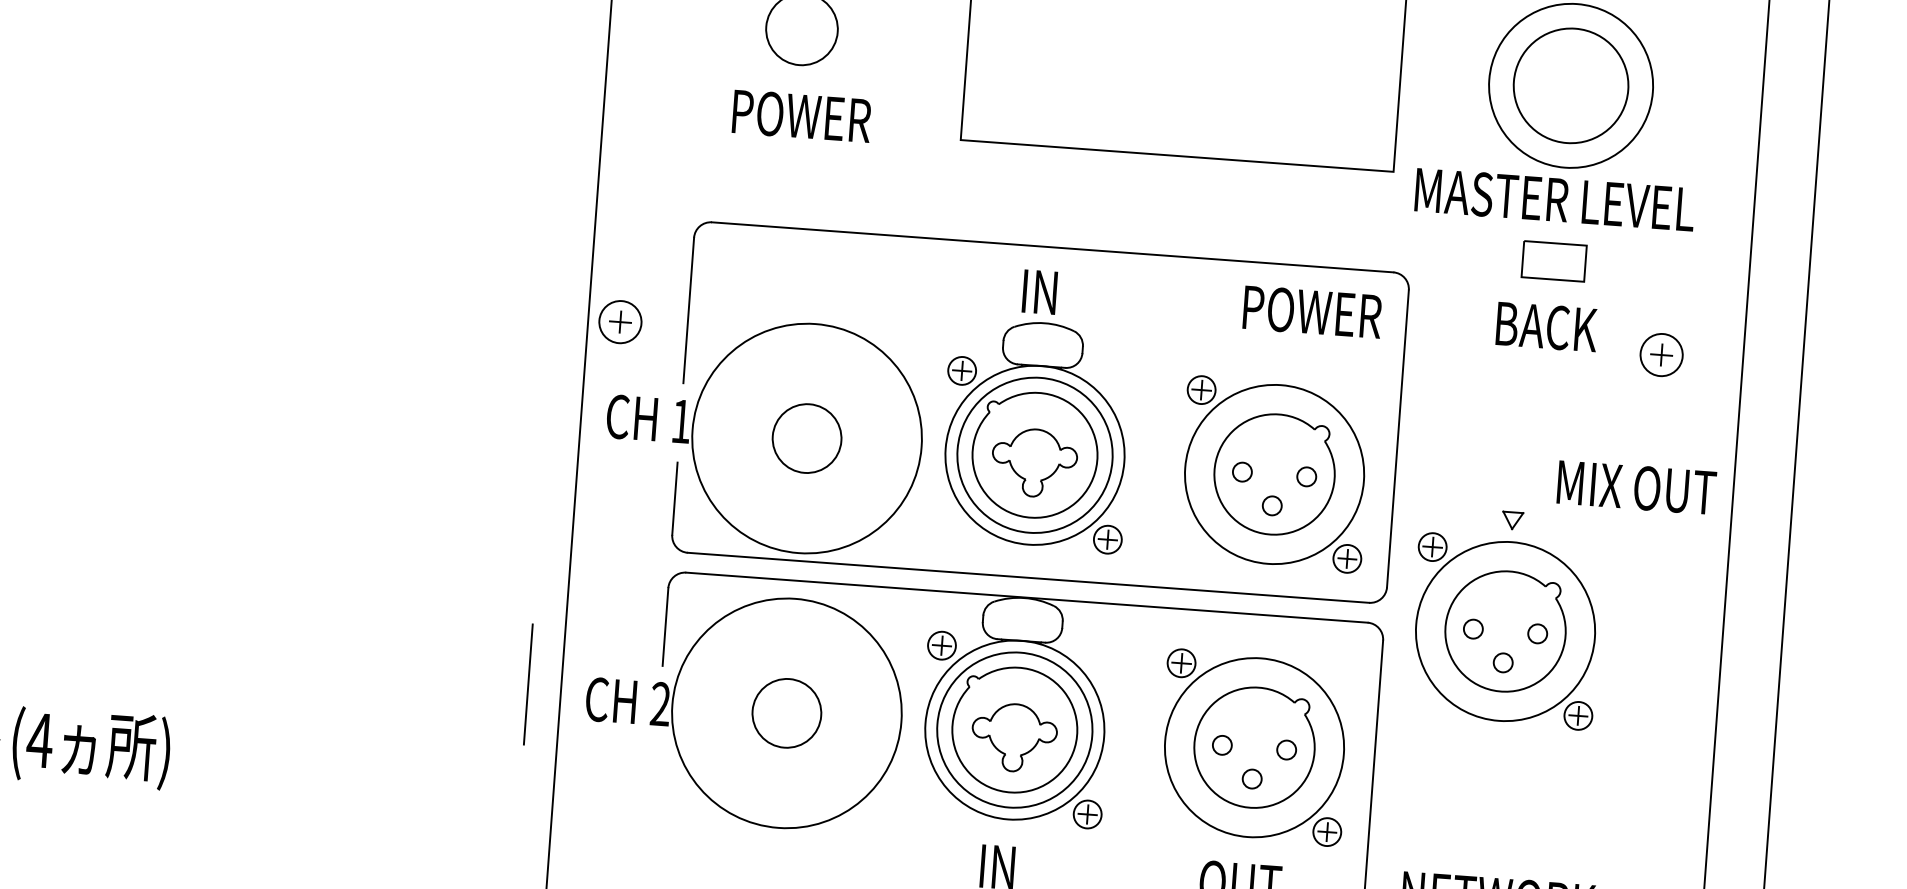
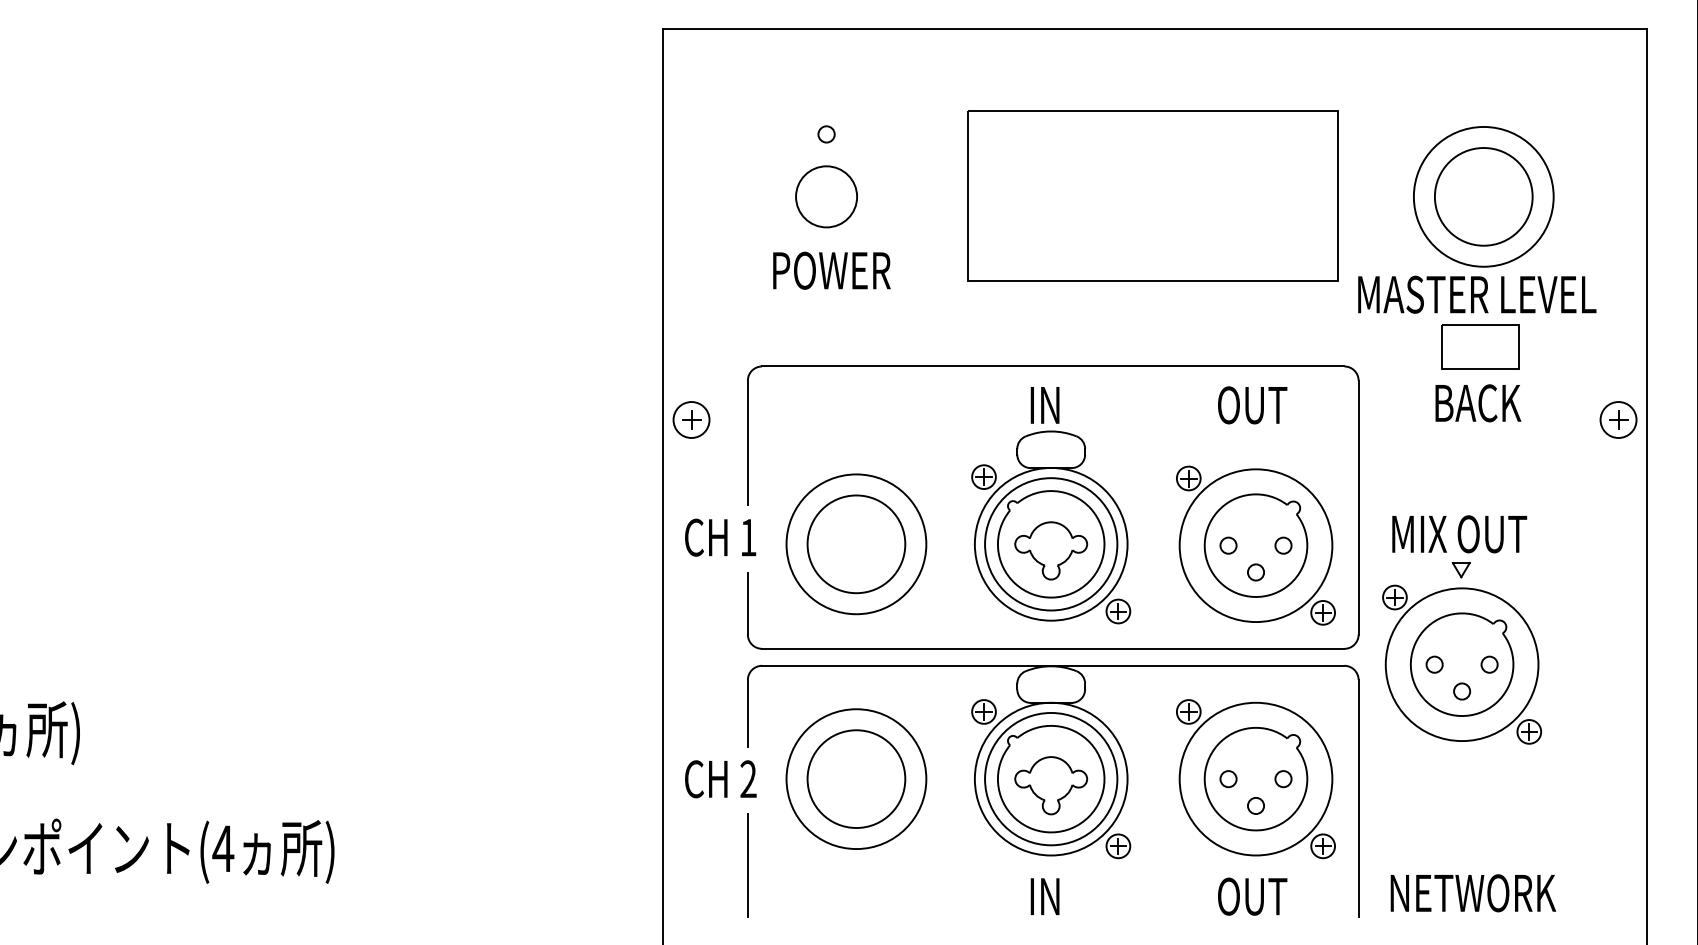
part: (1554, 260) -> (1480, 346), size x1.43
text: (1311, 312) -> (1277, 405), POWER -> OUT
part: (620, 321) -> (691, 419), moved
part: (1661, 354) -> (1618, 419), moved
circle: (807, 438) -> (856, 544), size x0.71
circle: (807, 438) -> (856, 544), size x1.67
text: (1636, 487) -> (1459, 534), moved
line: (527, 684) -> (747, 865), moved
circle: (786, 713) -> (856, 779), size x0.71
circle: (786, 713) -> (856, 779), size x1.67

